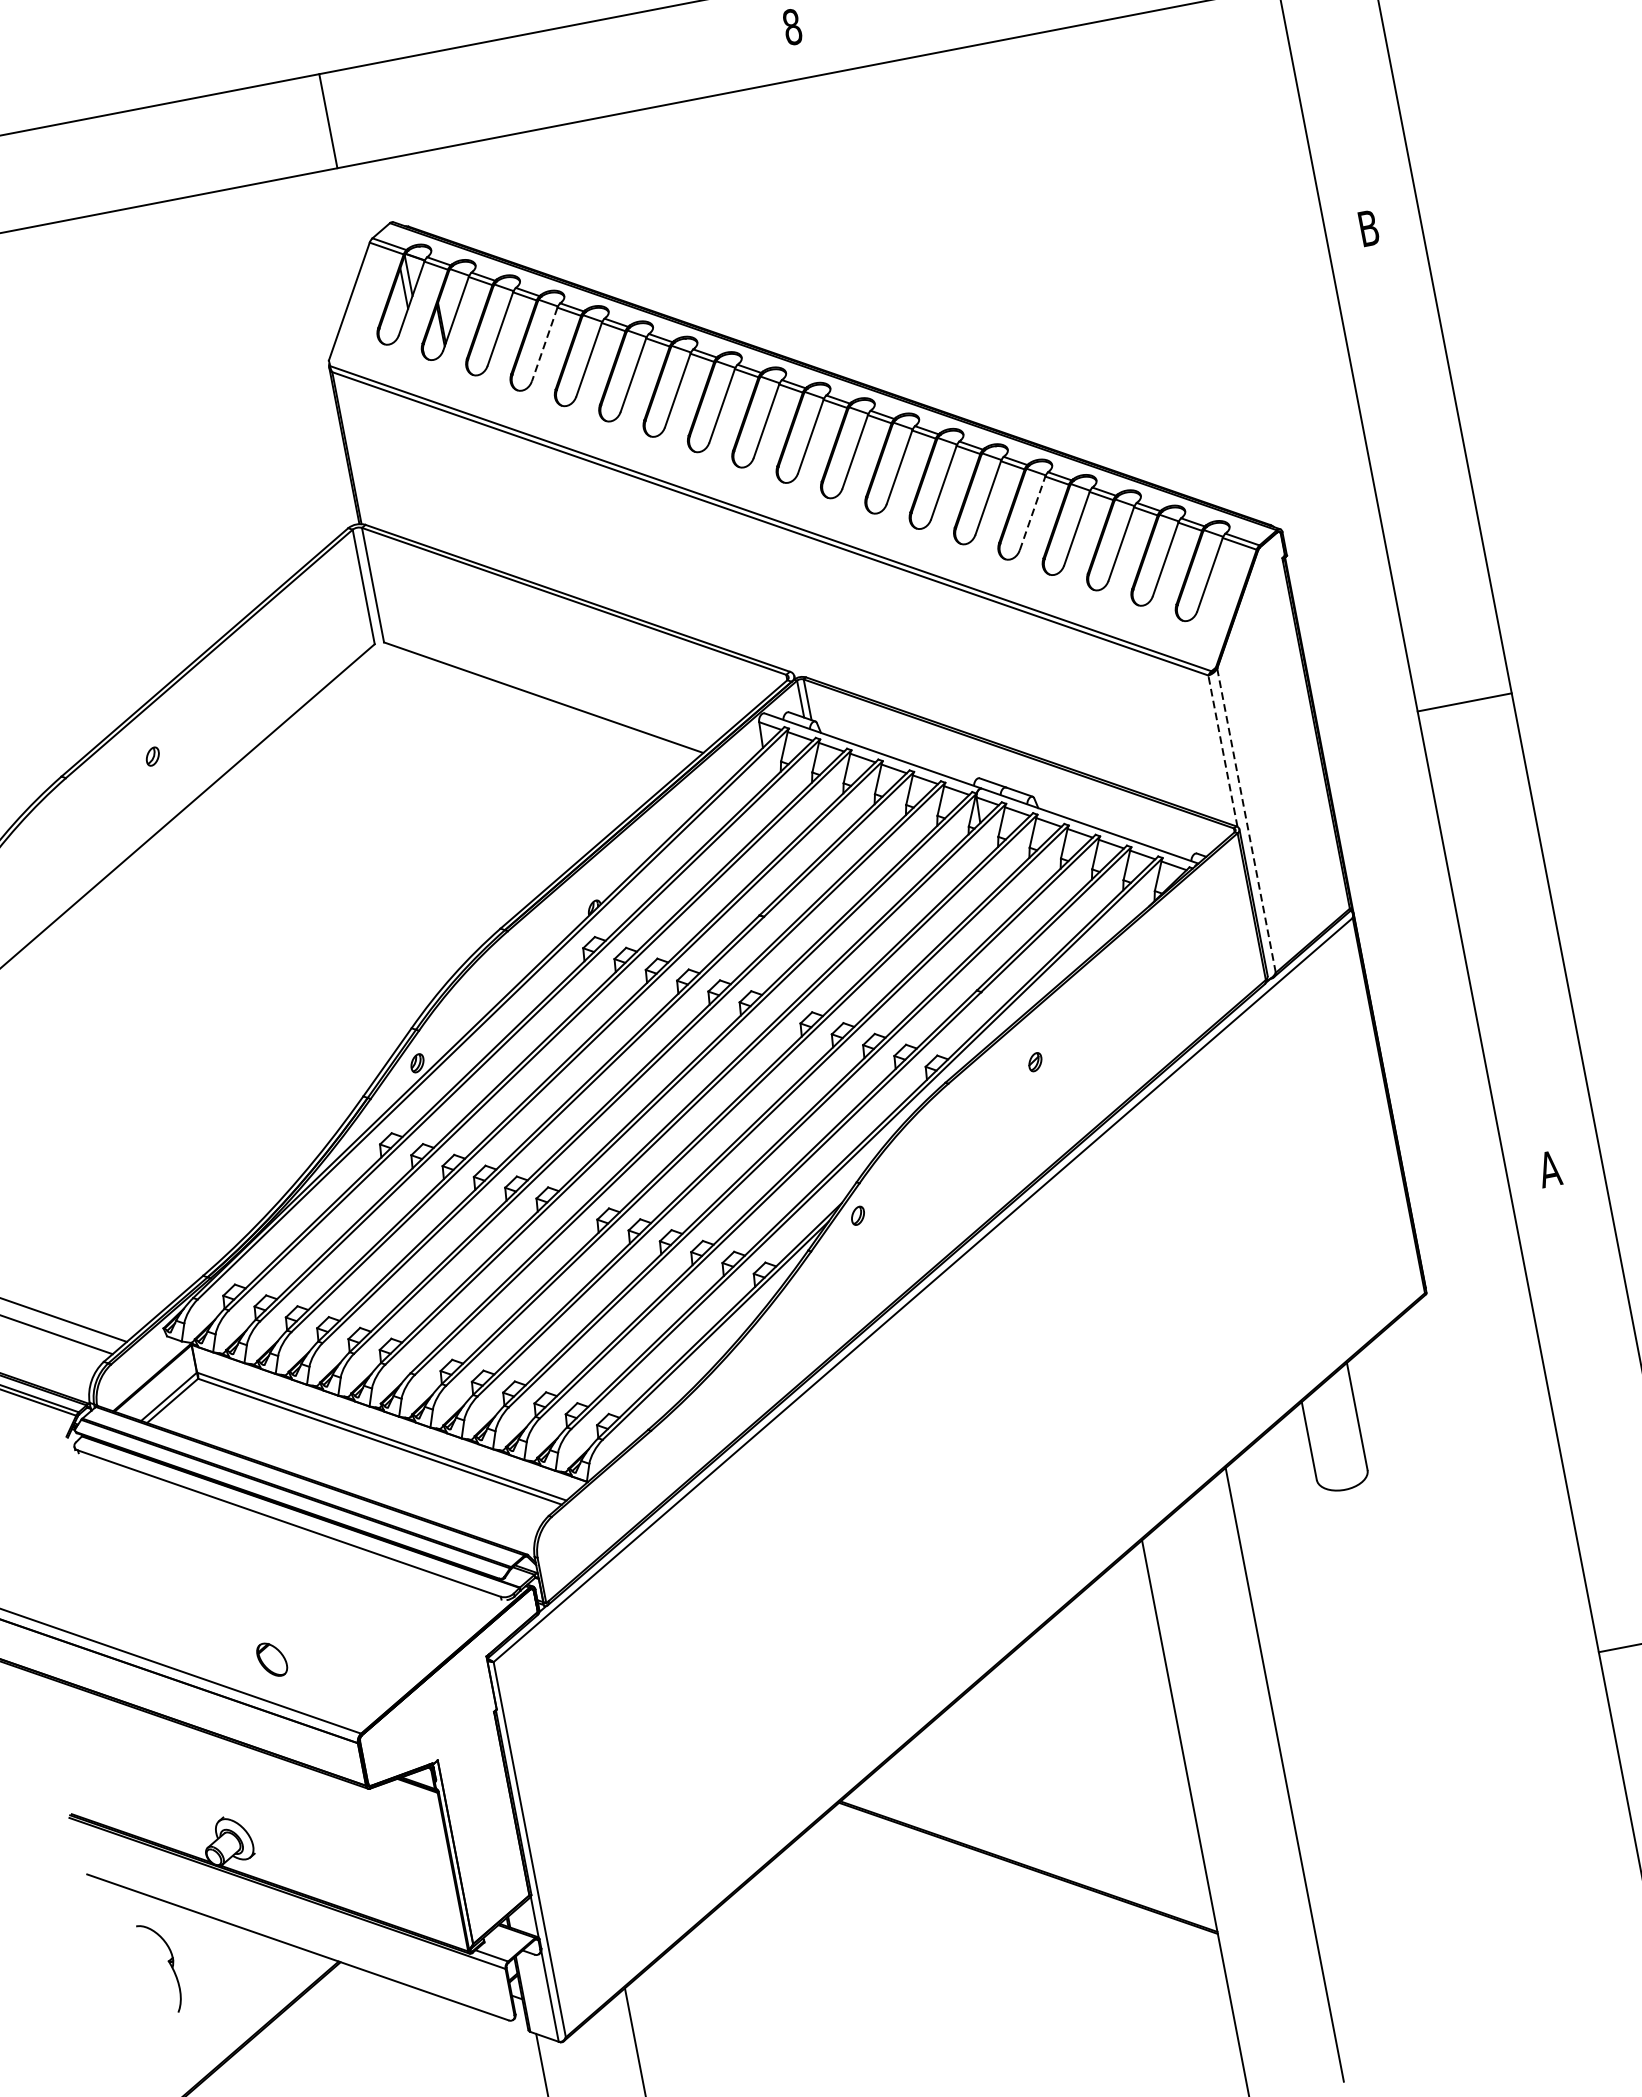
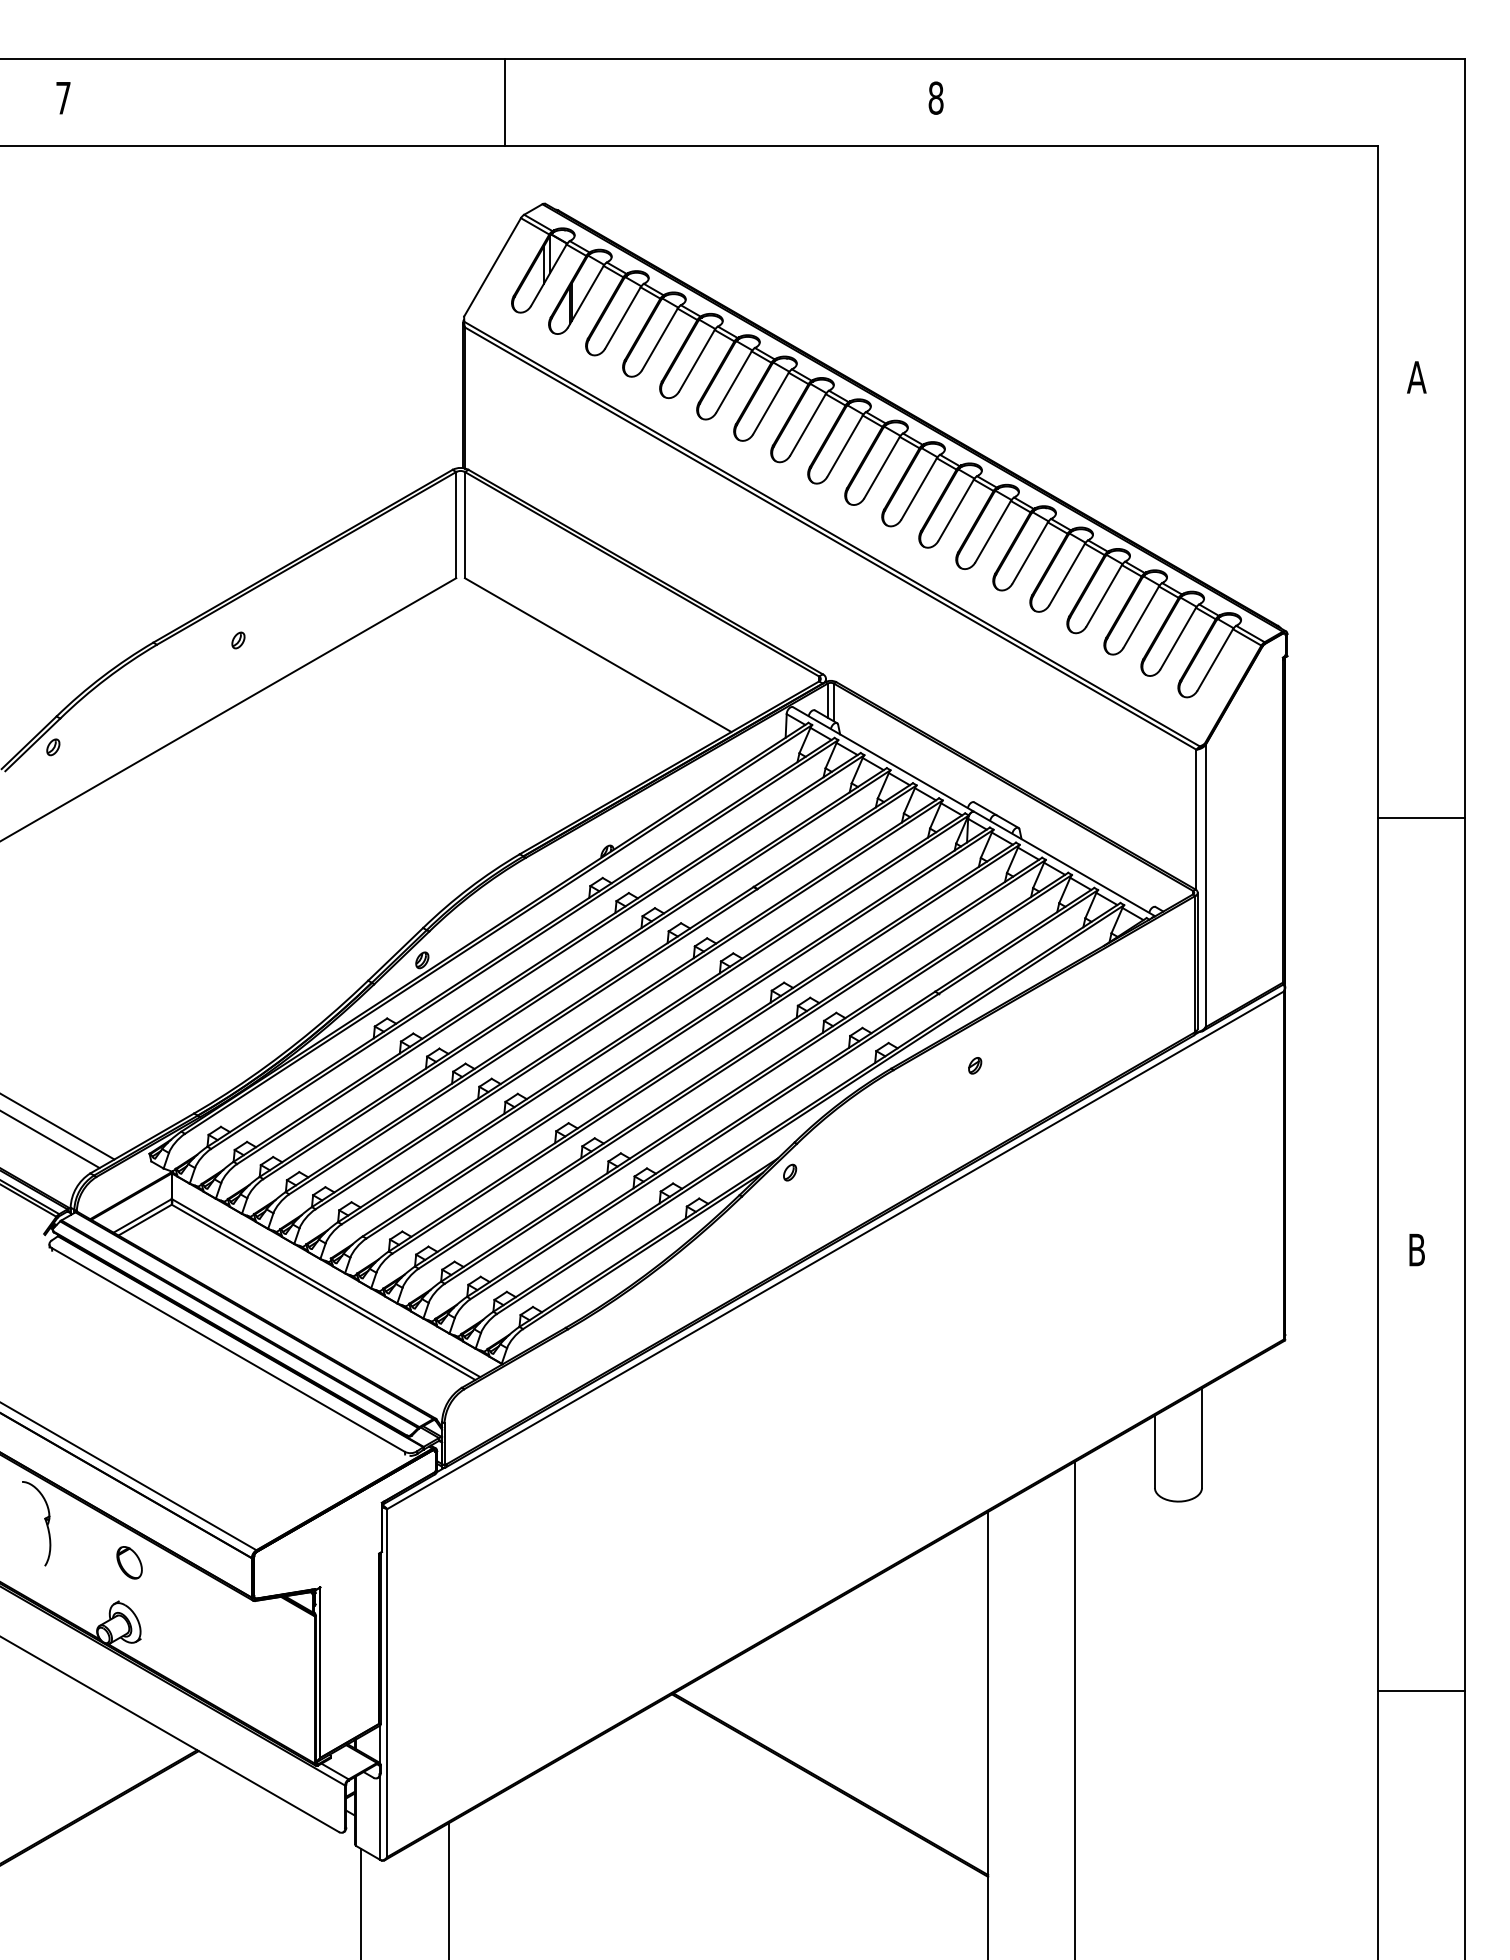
text: (1368, 228) -> (1416, 377), B -> A
line: (544, 344) -> (659, 339), dashed -> solid
line: (1032, 513) -> (1067, 574), dashed -> solid
line: (1222, 750) -> (1196, 819), dashed -> solid
line: (1246, 821) -> (1205, 886), dashed -> solid
text: (1549, 1168) -> (1416, 1249), A -> B
part: (271, 1659) -> (129, 1562), moved
part: (168, 1963) -> (44, 1520), moved

